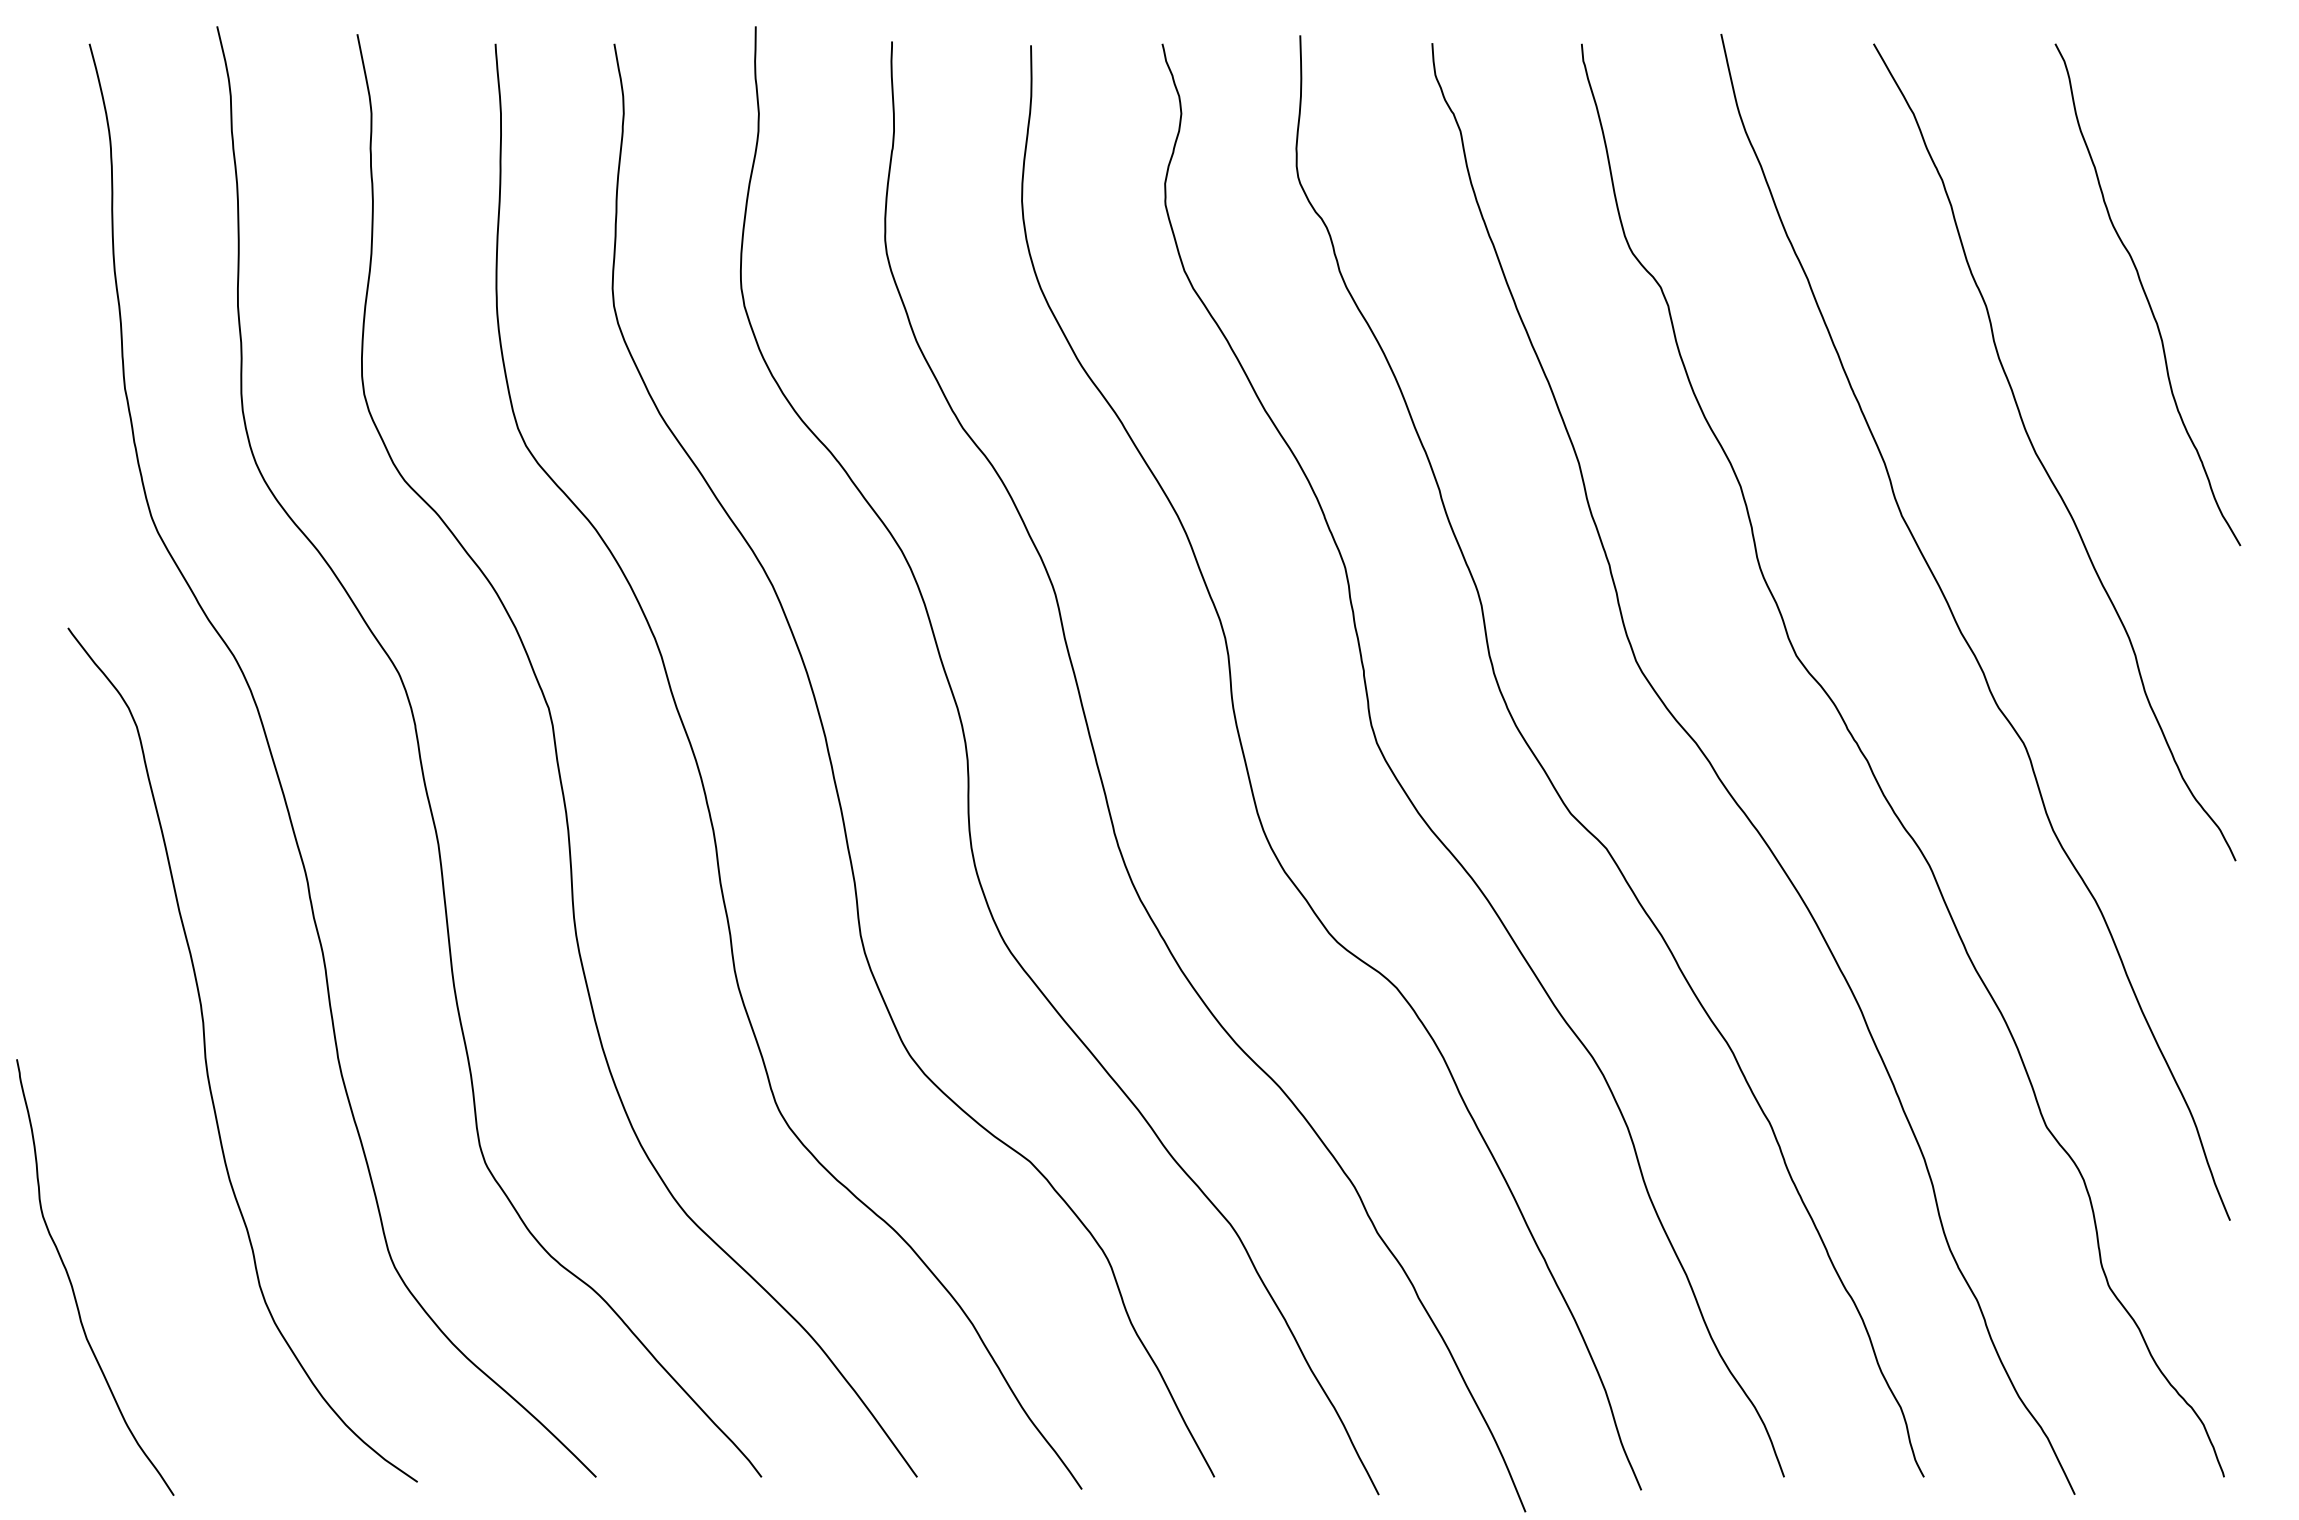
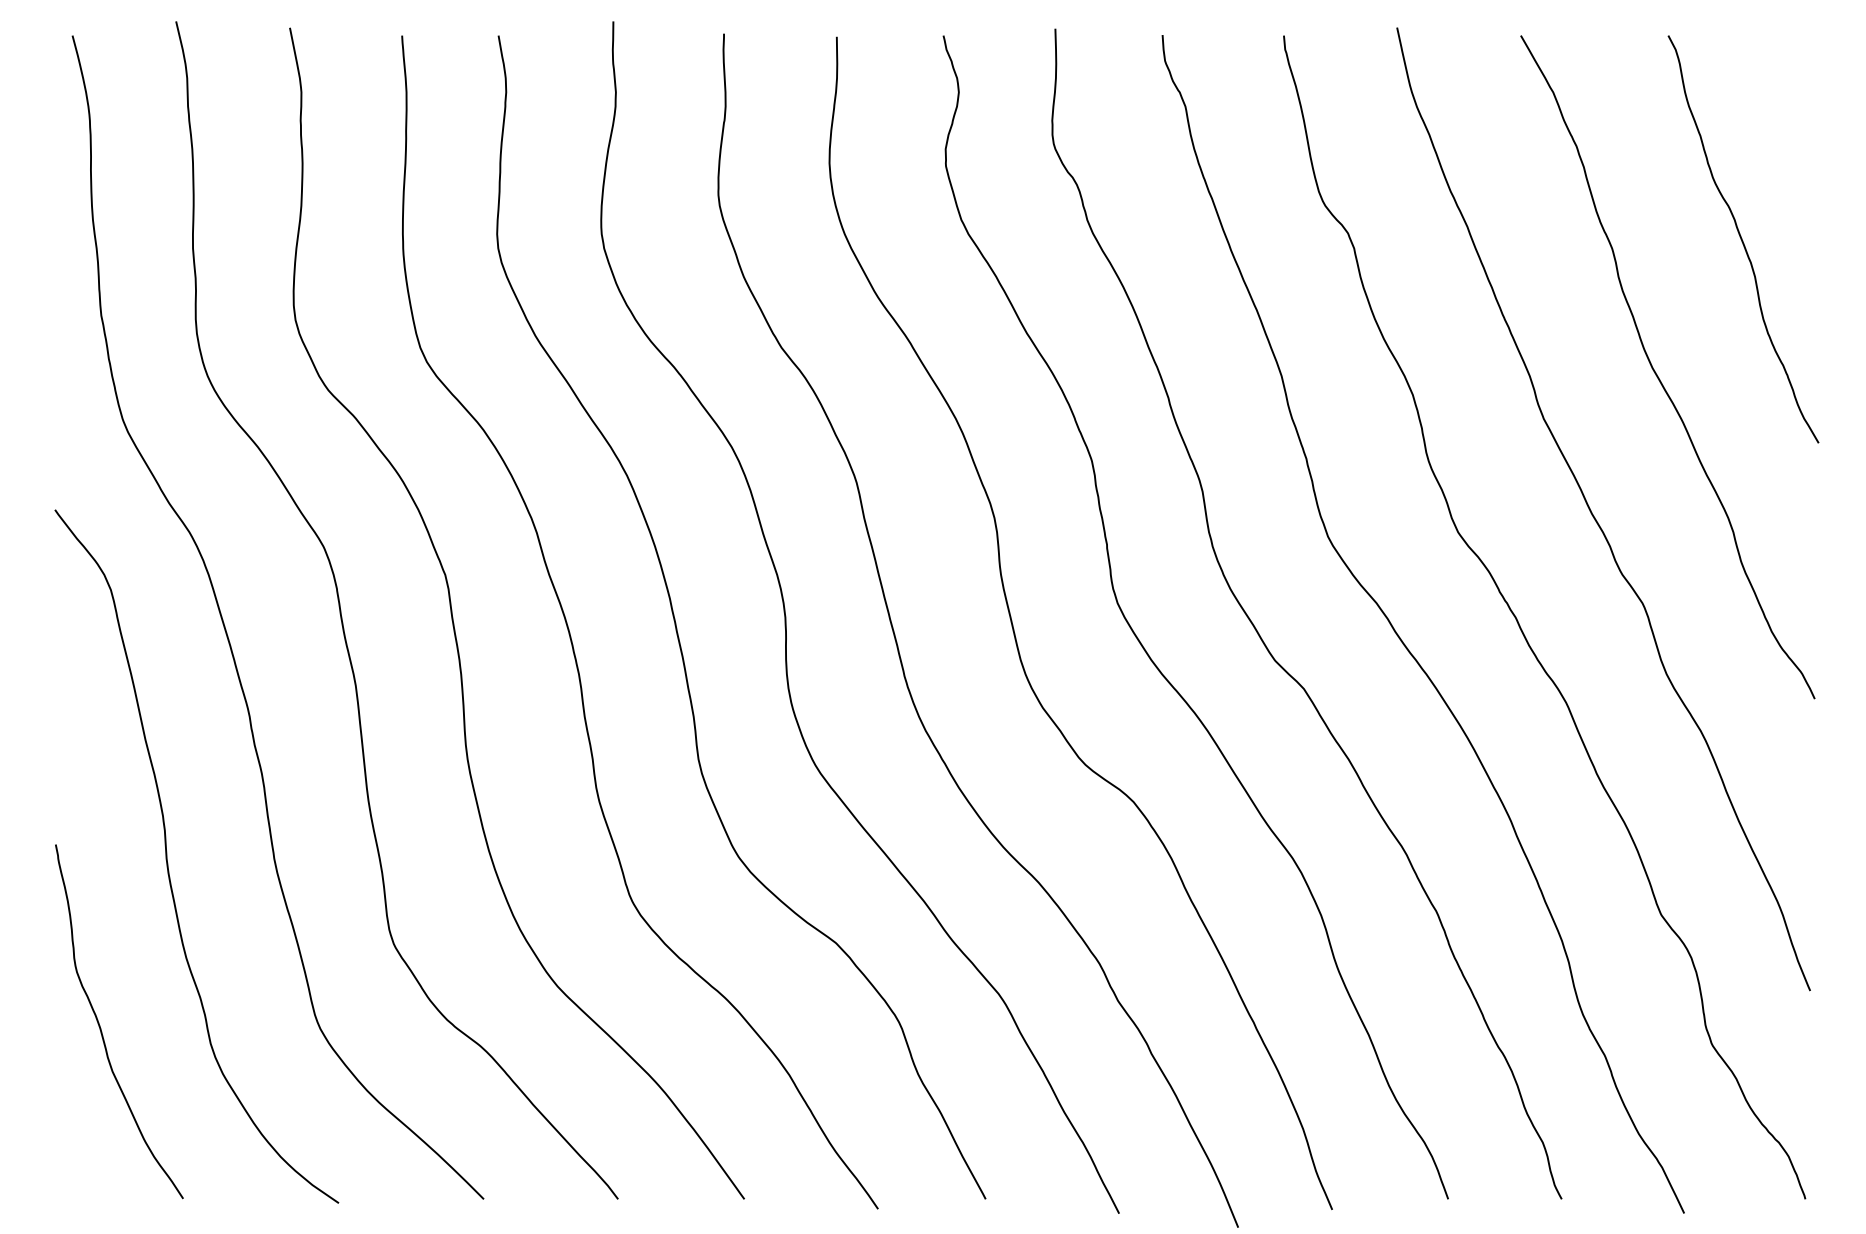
curve: (72, 1284) -> (100, 1027), moved

